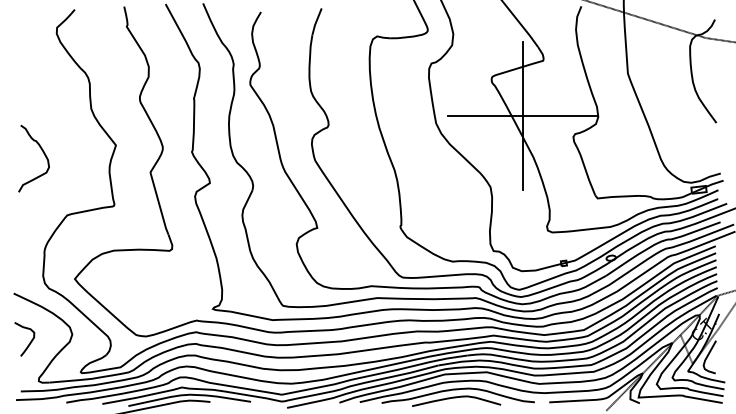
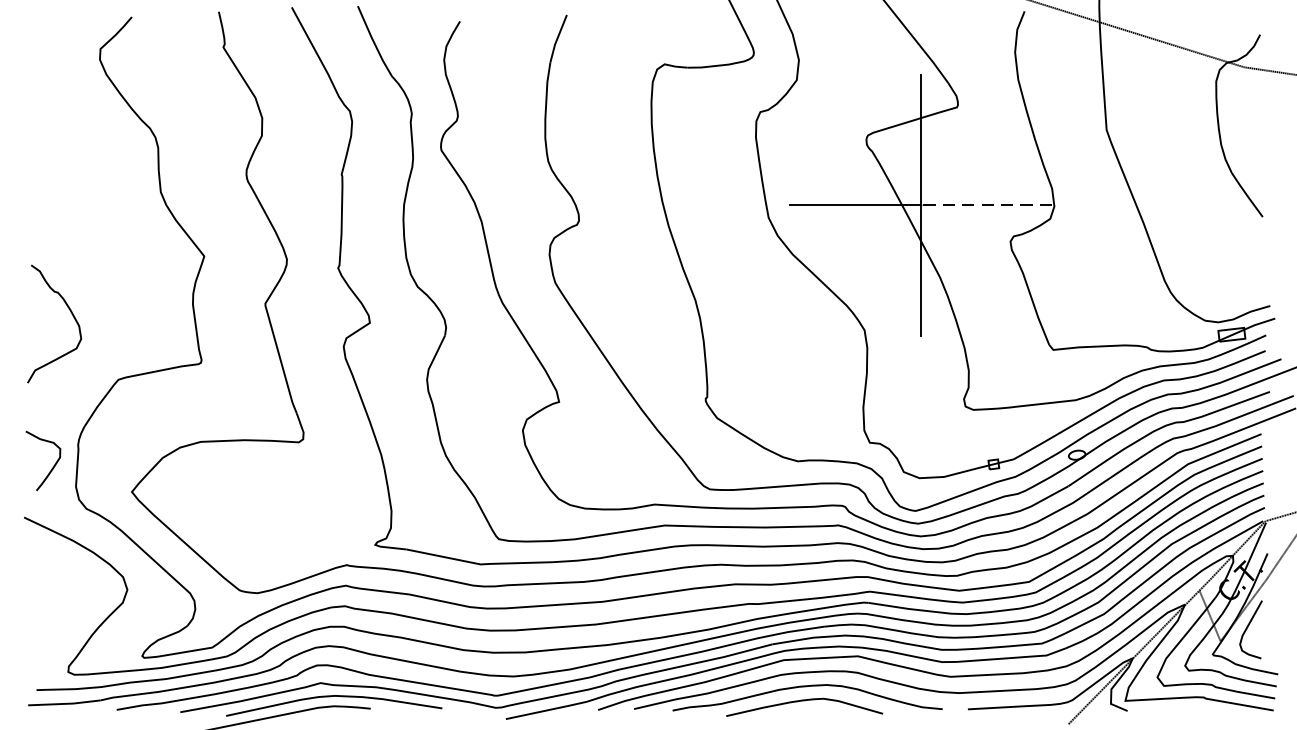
line: (559, 116) -> (986, 205), solid -> dashed
curve: (42, 152) -> (69, 313), moved
curve: (29, 342) -> (51, 466), moved

